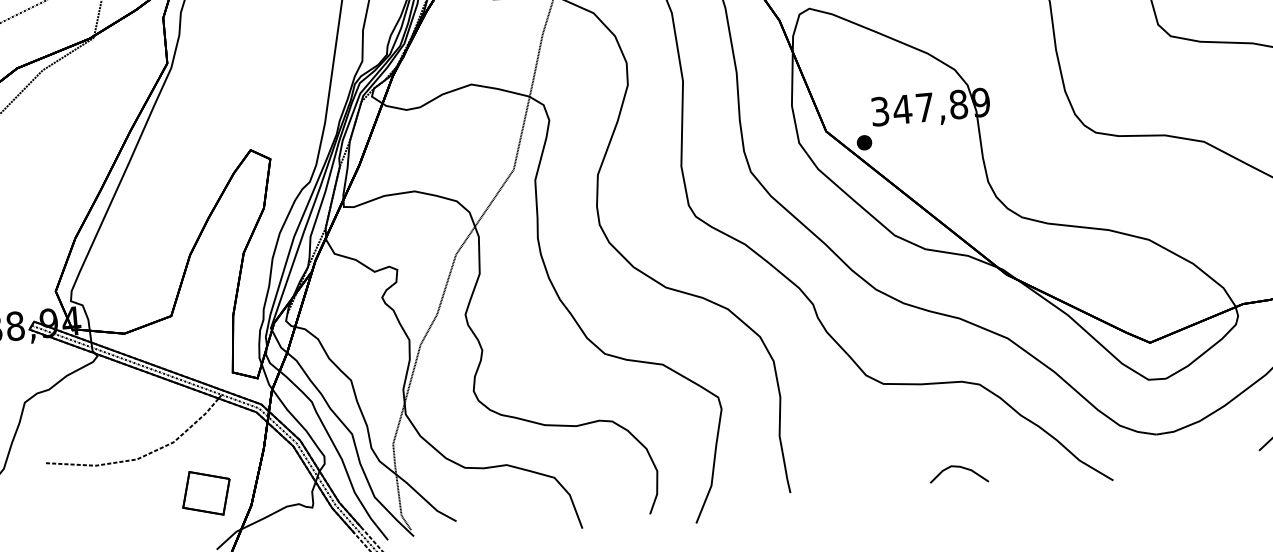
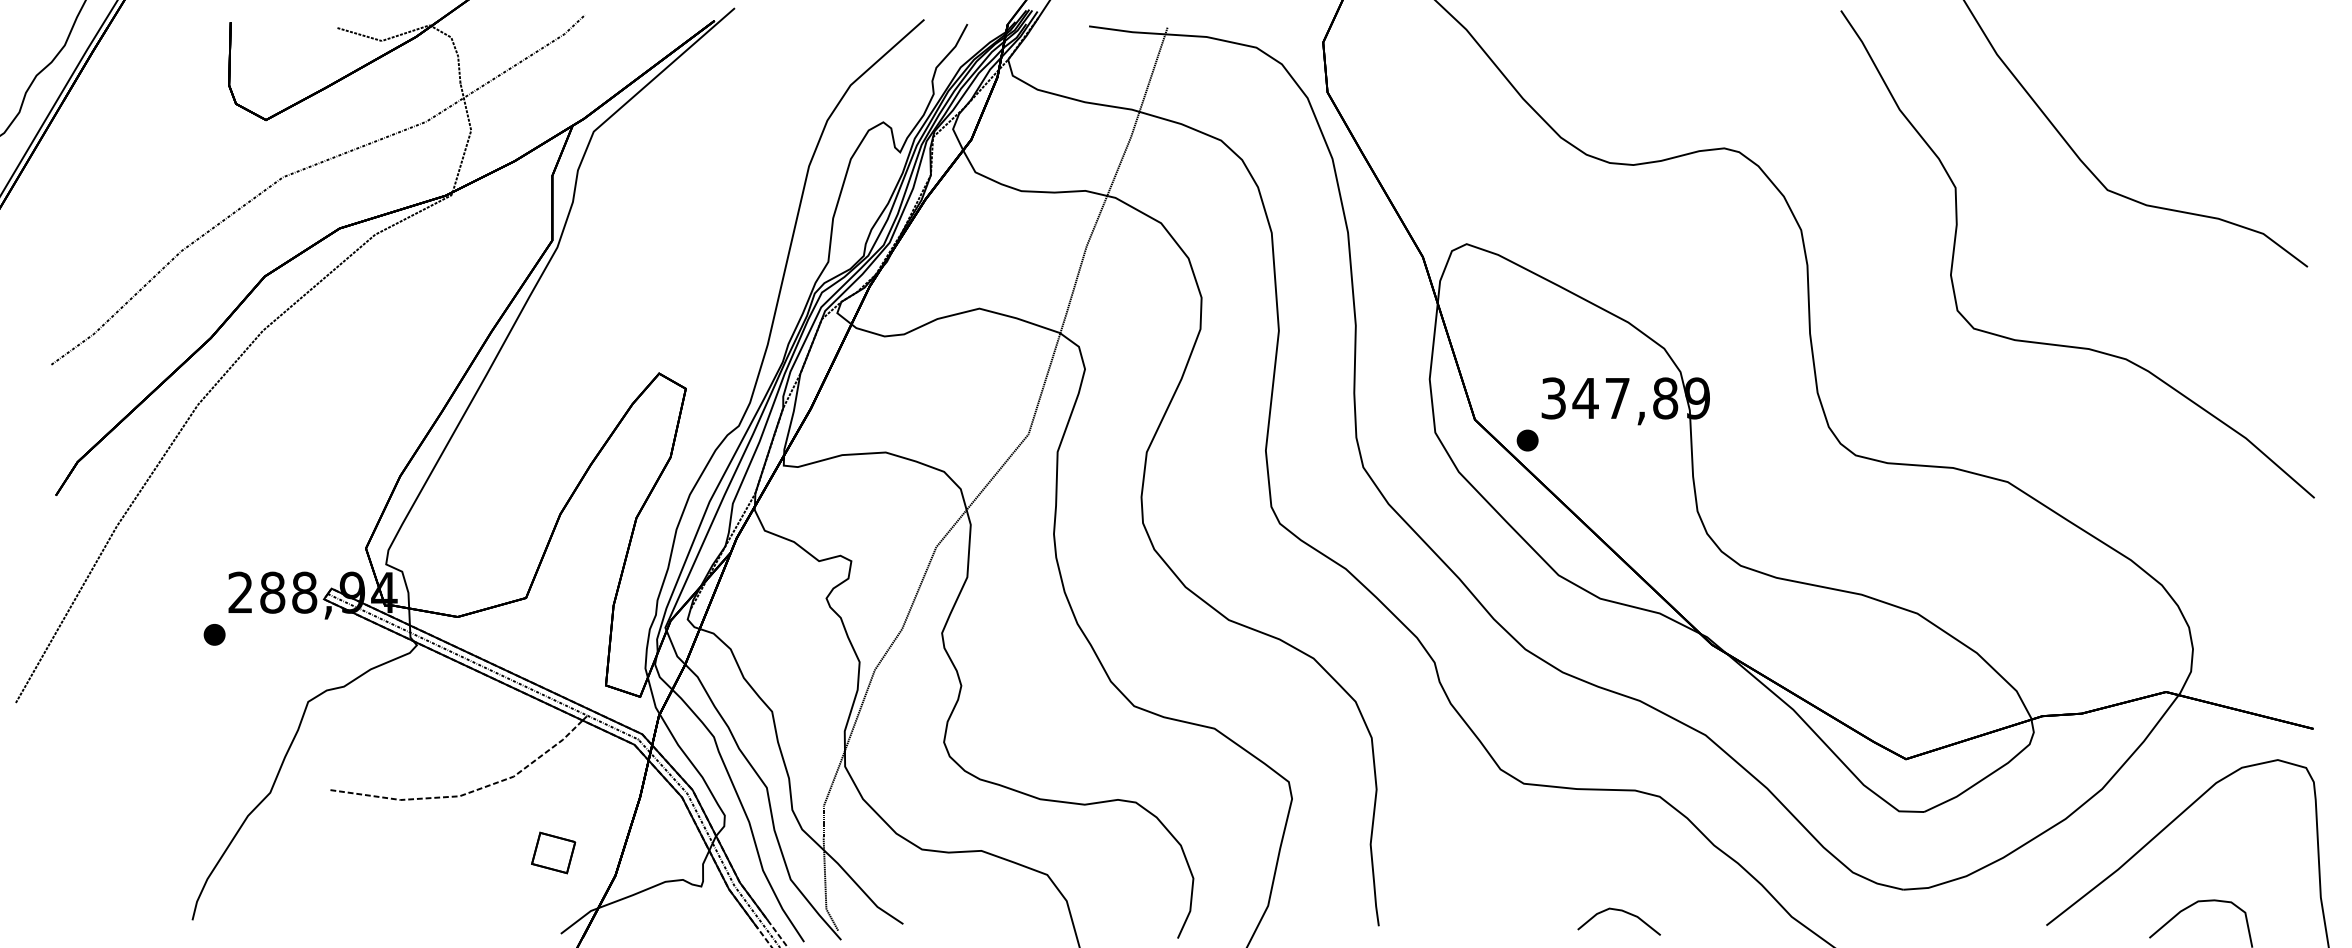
part: (206, 493) -> (553, 852), size x0.62

